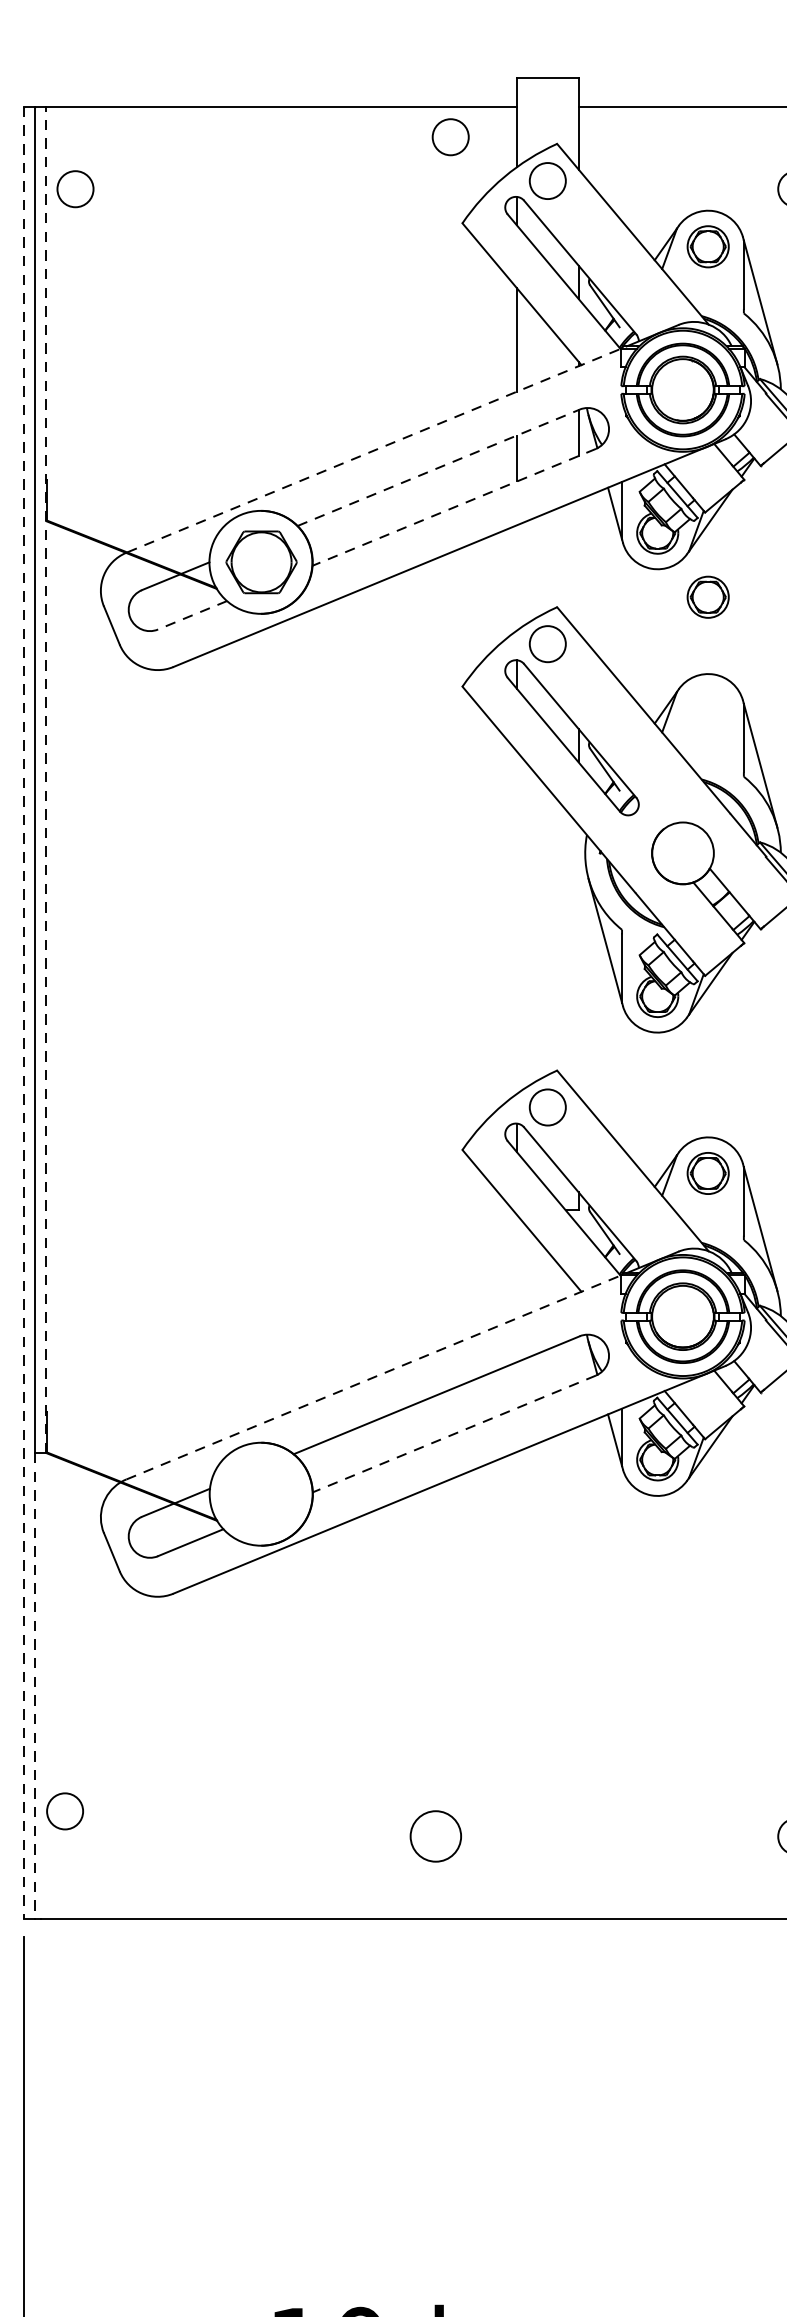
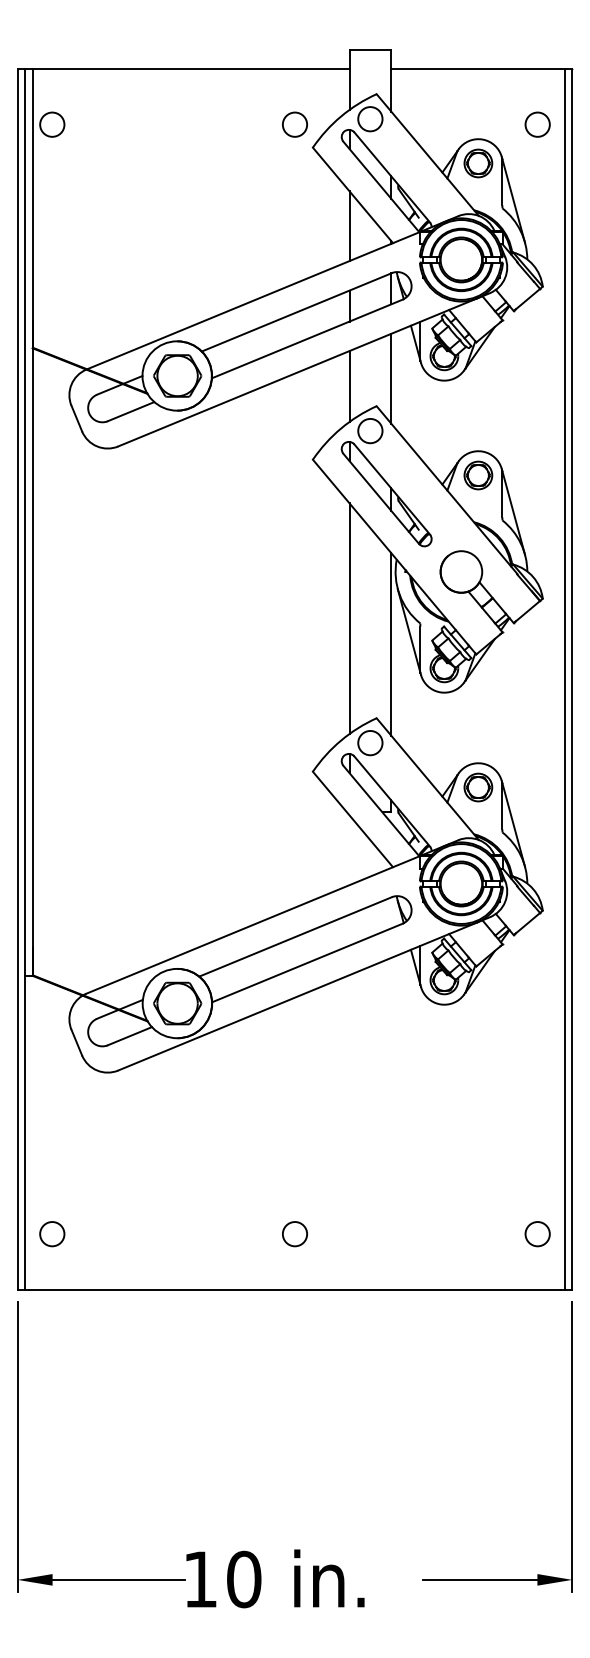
circle: (449, 136) -> (294, 124), moved
line: (374, 450) -> (253, 300), dashed -> solid
line: (438, 468) -> (296, 312), dashed -> solid
line: (452, 508) -> (306, 339), dashed -> solid
line: (579, 566) -> (391, 378), added
line: (516, 577) -> (349, 386), added
part: (708, 597) -> (478, 475), moved
line: (191, 615) -> (130, 411), dashed -> solid
line: (46, 779) -> (32, 522), dashed -> solid
line: (516, 922) -> (349, 618), added
line: (579, 961) -> (391, 644), added
line: (23, 1013) -> (17, 679), dashed -> solid
line: (374, 1376) -> (253, 924), dashed -> solid
line: (454, 1434) -> (307, 963), dashed -> solid
part: (261, 1494) -> (177, 1003), added
line: (35, 1685) -> (25, 1132), dashed -> solid
circle: (65, 1811) -> (52, 1234), moved
circle: (435, 1837) -> (294, 1234), size x0.71

